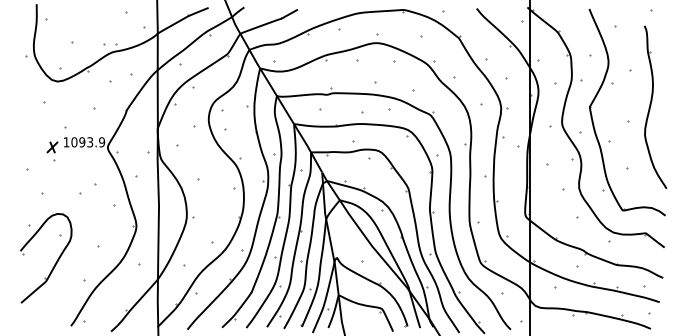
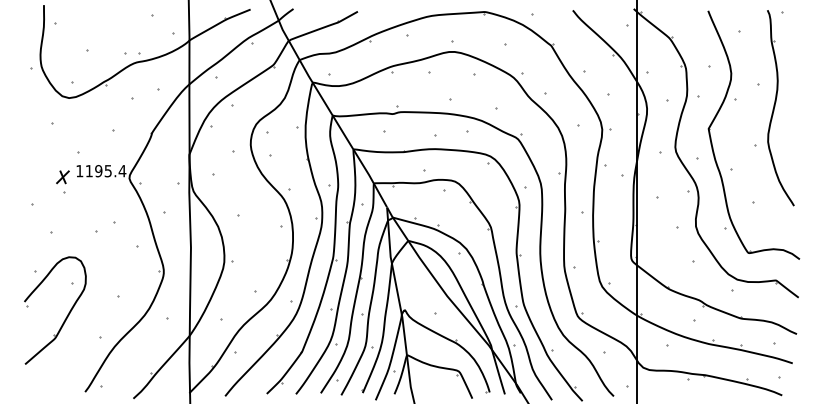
part: (655, 107) -> (780, 108), moved
text: (87, 142) -> (105, 171), 1093.9 -> 1195.4

